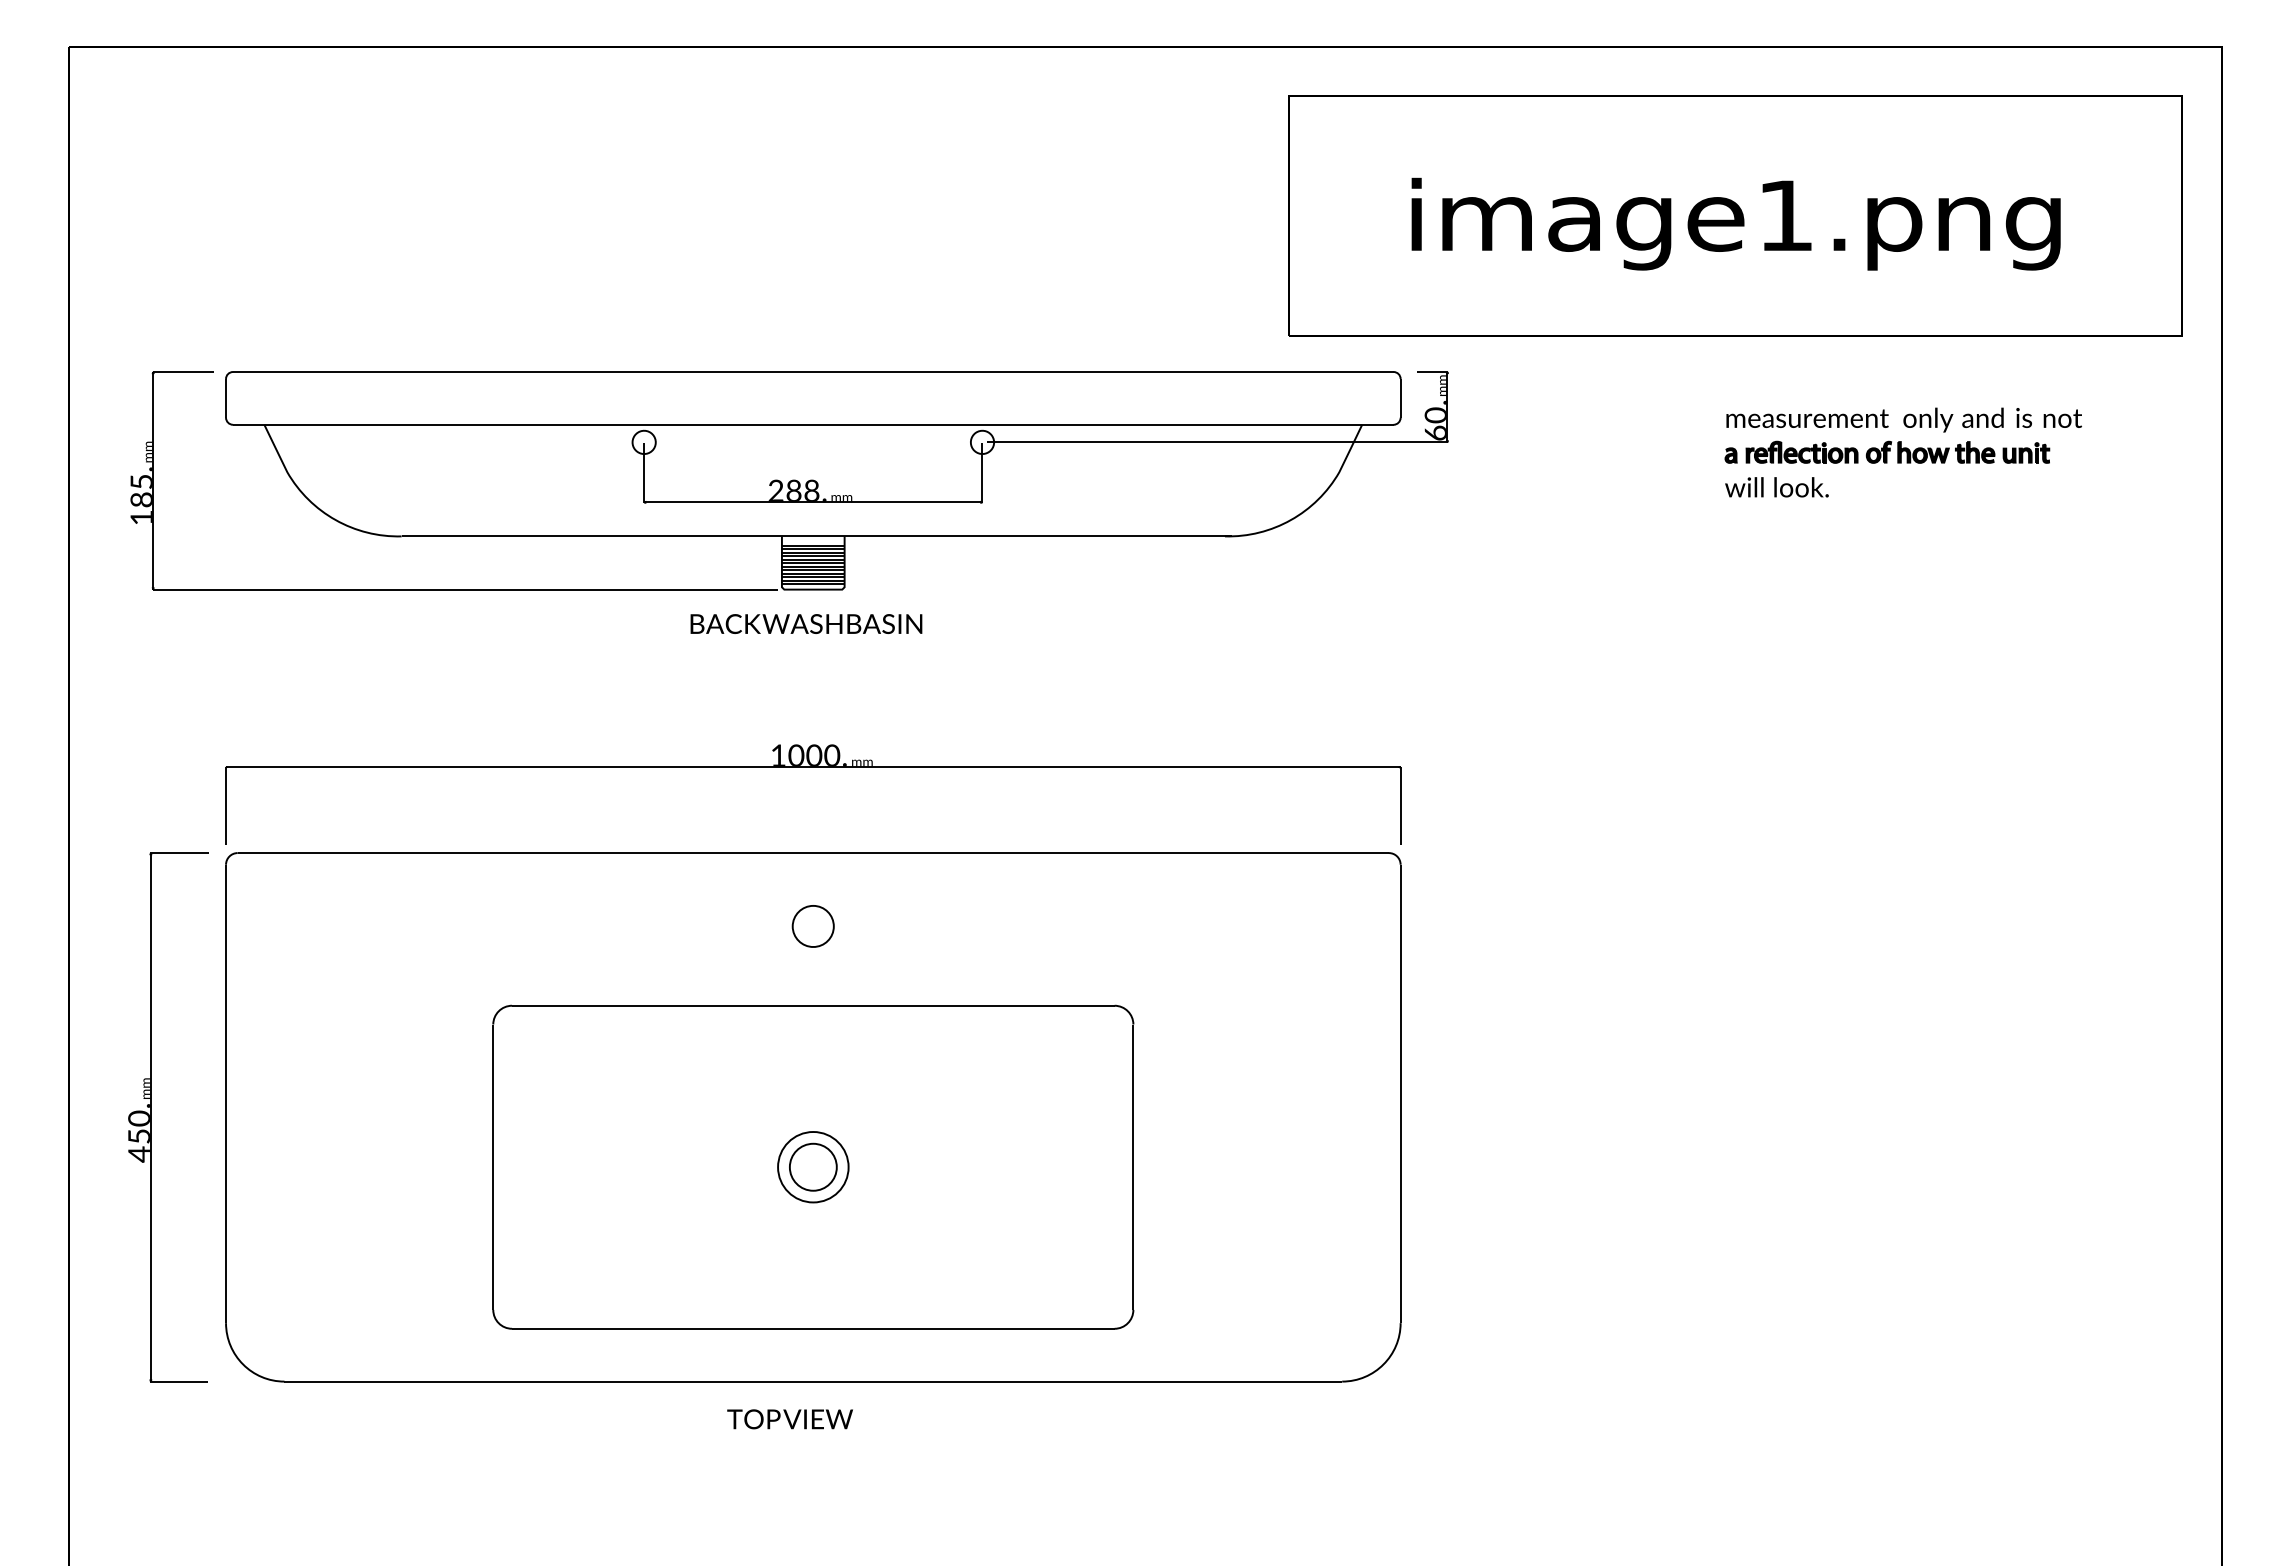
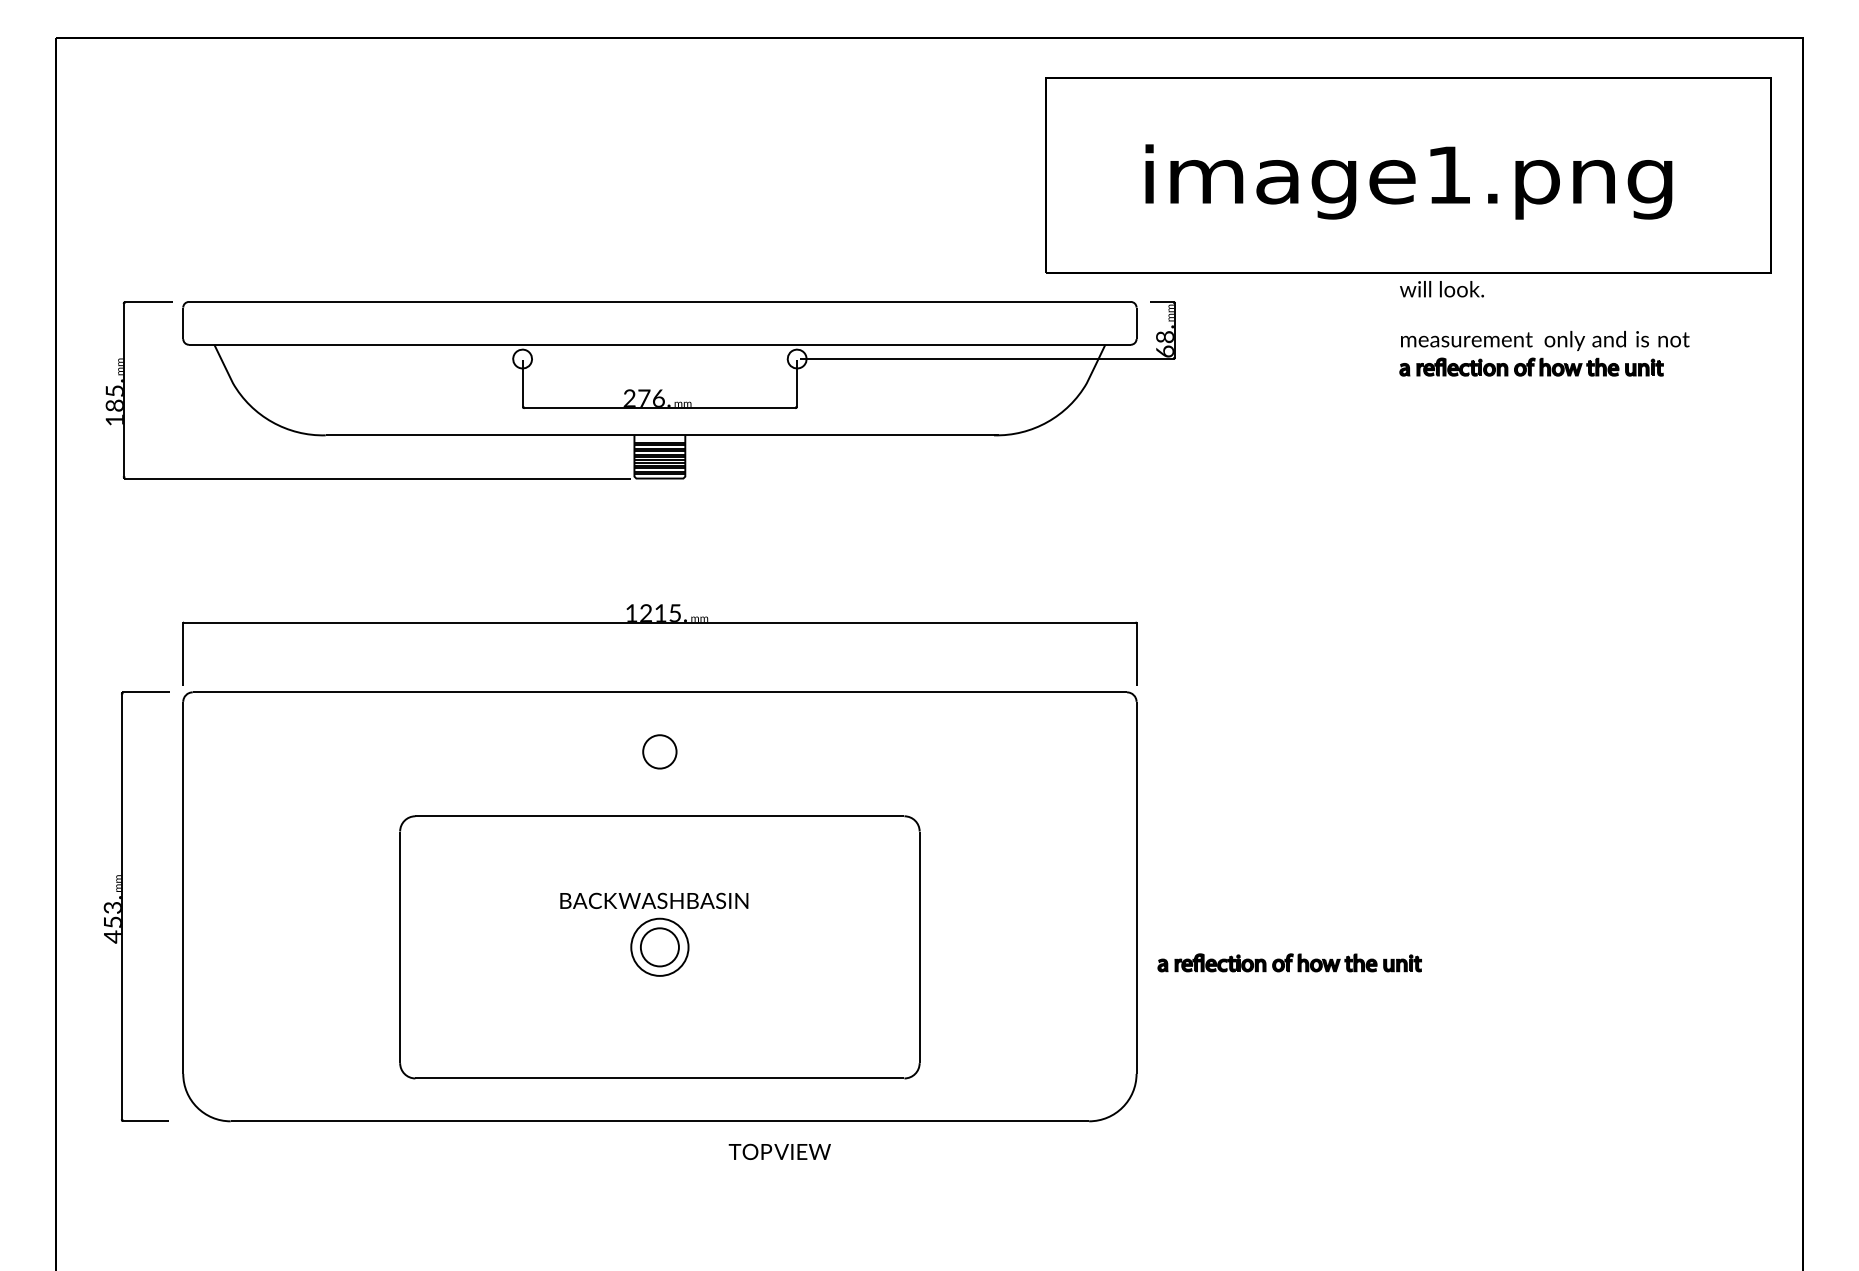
text: (1435, 415) -> (1164, 337), 60. -> 68.
text: (1776, 487) -> (1441, 289), moved
text: (802, 489) -> (651, 397), 288. -> 276.
text: (806, 623) -> (654, 900), moved
text: (814, 754) -> (660, 612), 1000. -> 1215.
text: (138, 1118) -> (112, 907), 450. -> 453.
part: (1589, 1185) -> (1289, 962), added
text: (789, 1419) -> (779, 1152), moved

